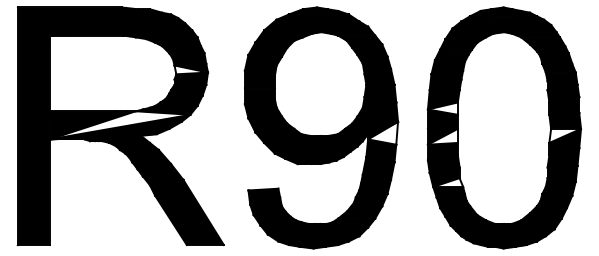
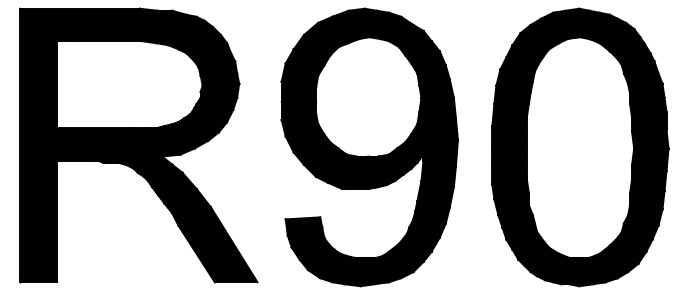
fill: (191, 69) -> (220, 80), added
fill: (442, 108) -> (509, 125), added
fill: (119, 125) -> (137, 144), added
fill: (383, 132) -> (441, 152), added
fill: (565, 135) -> (650, 156), added
fill: (442, 136) -> (509, 157), added
fill: (448, 182) -> (516, 210), added

